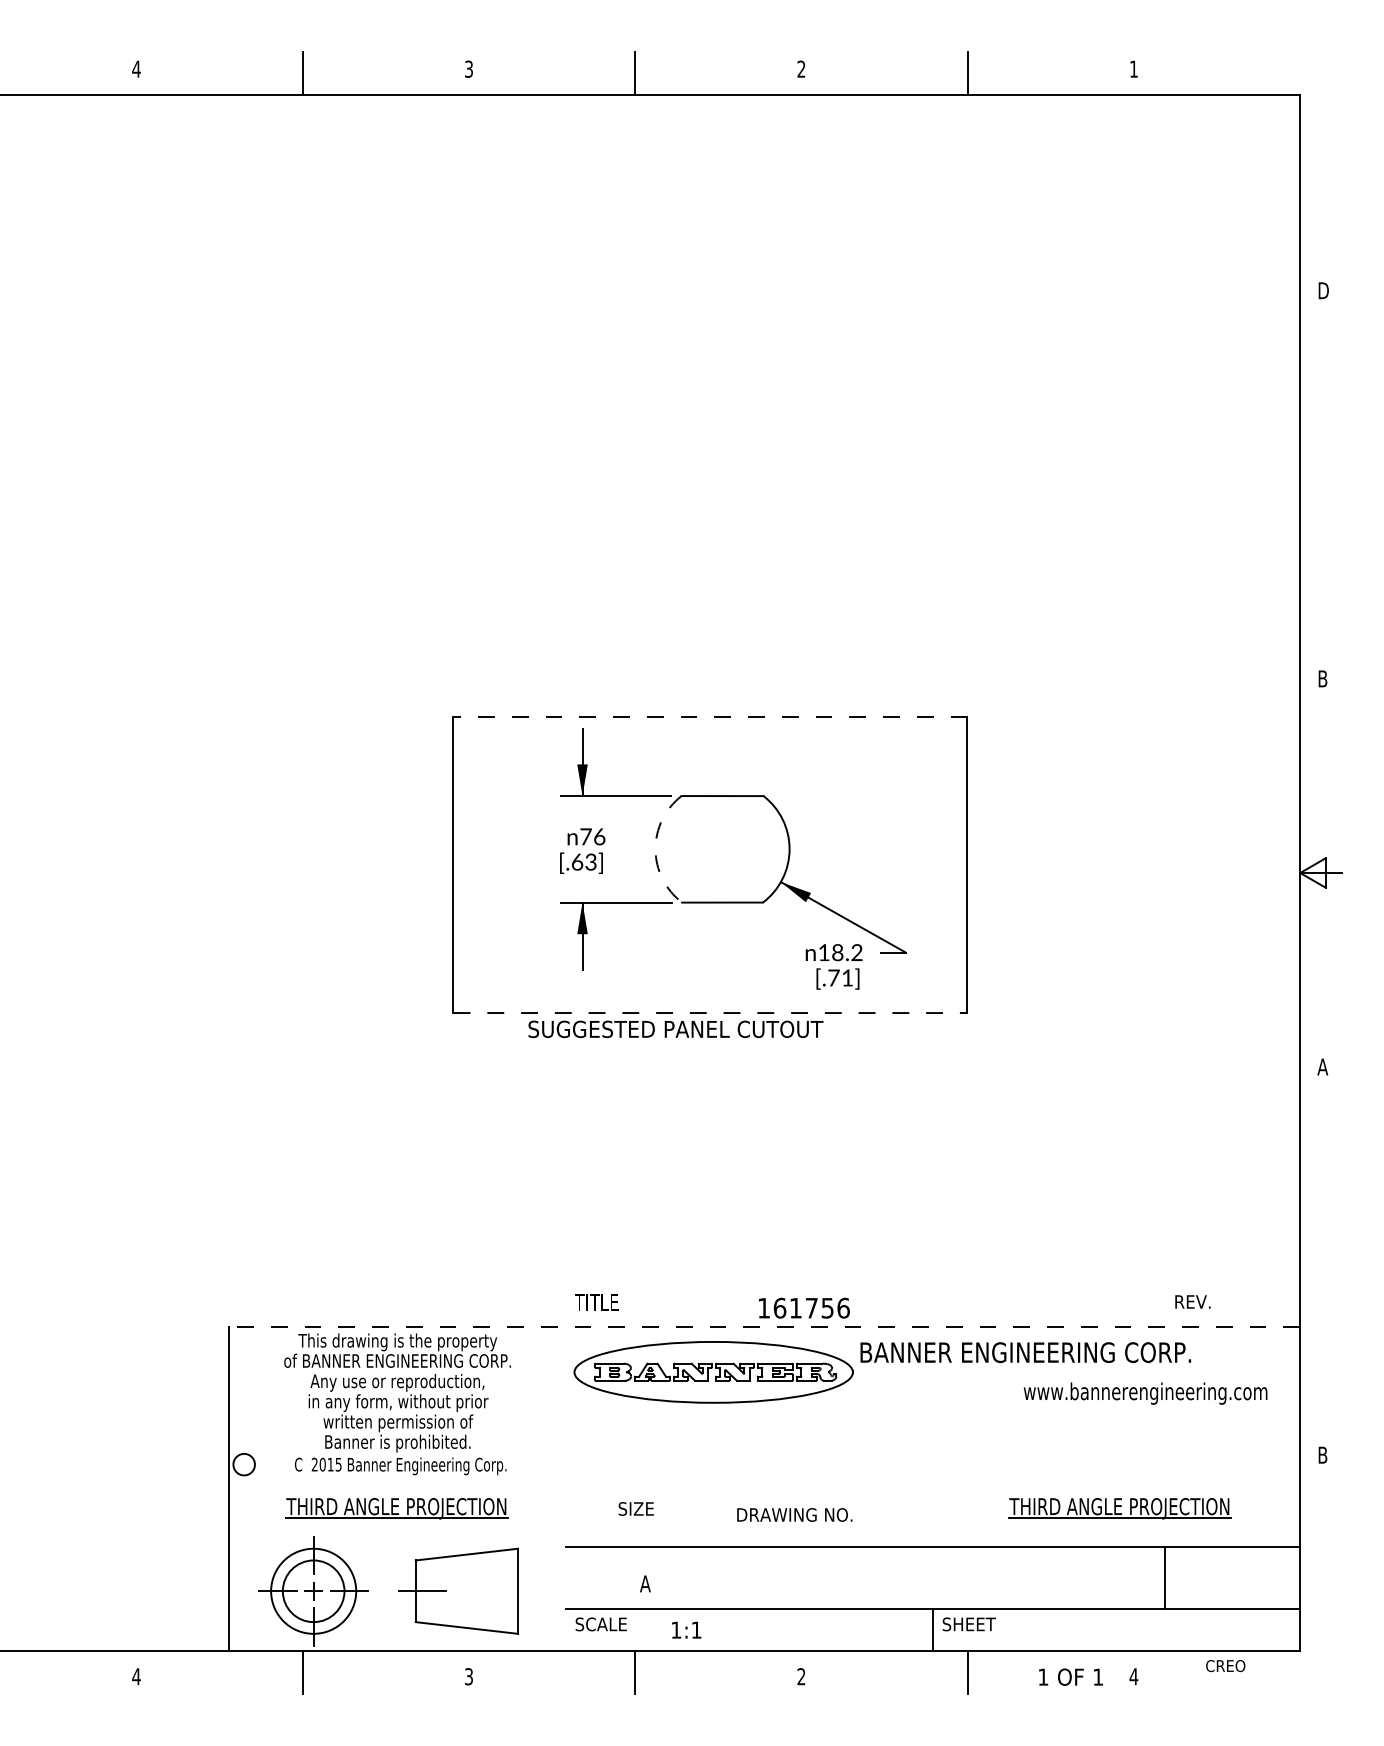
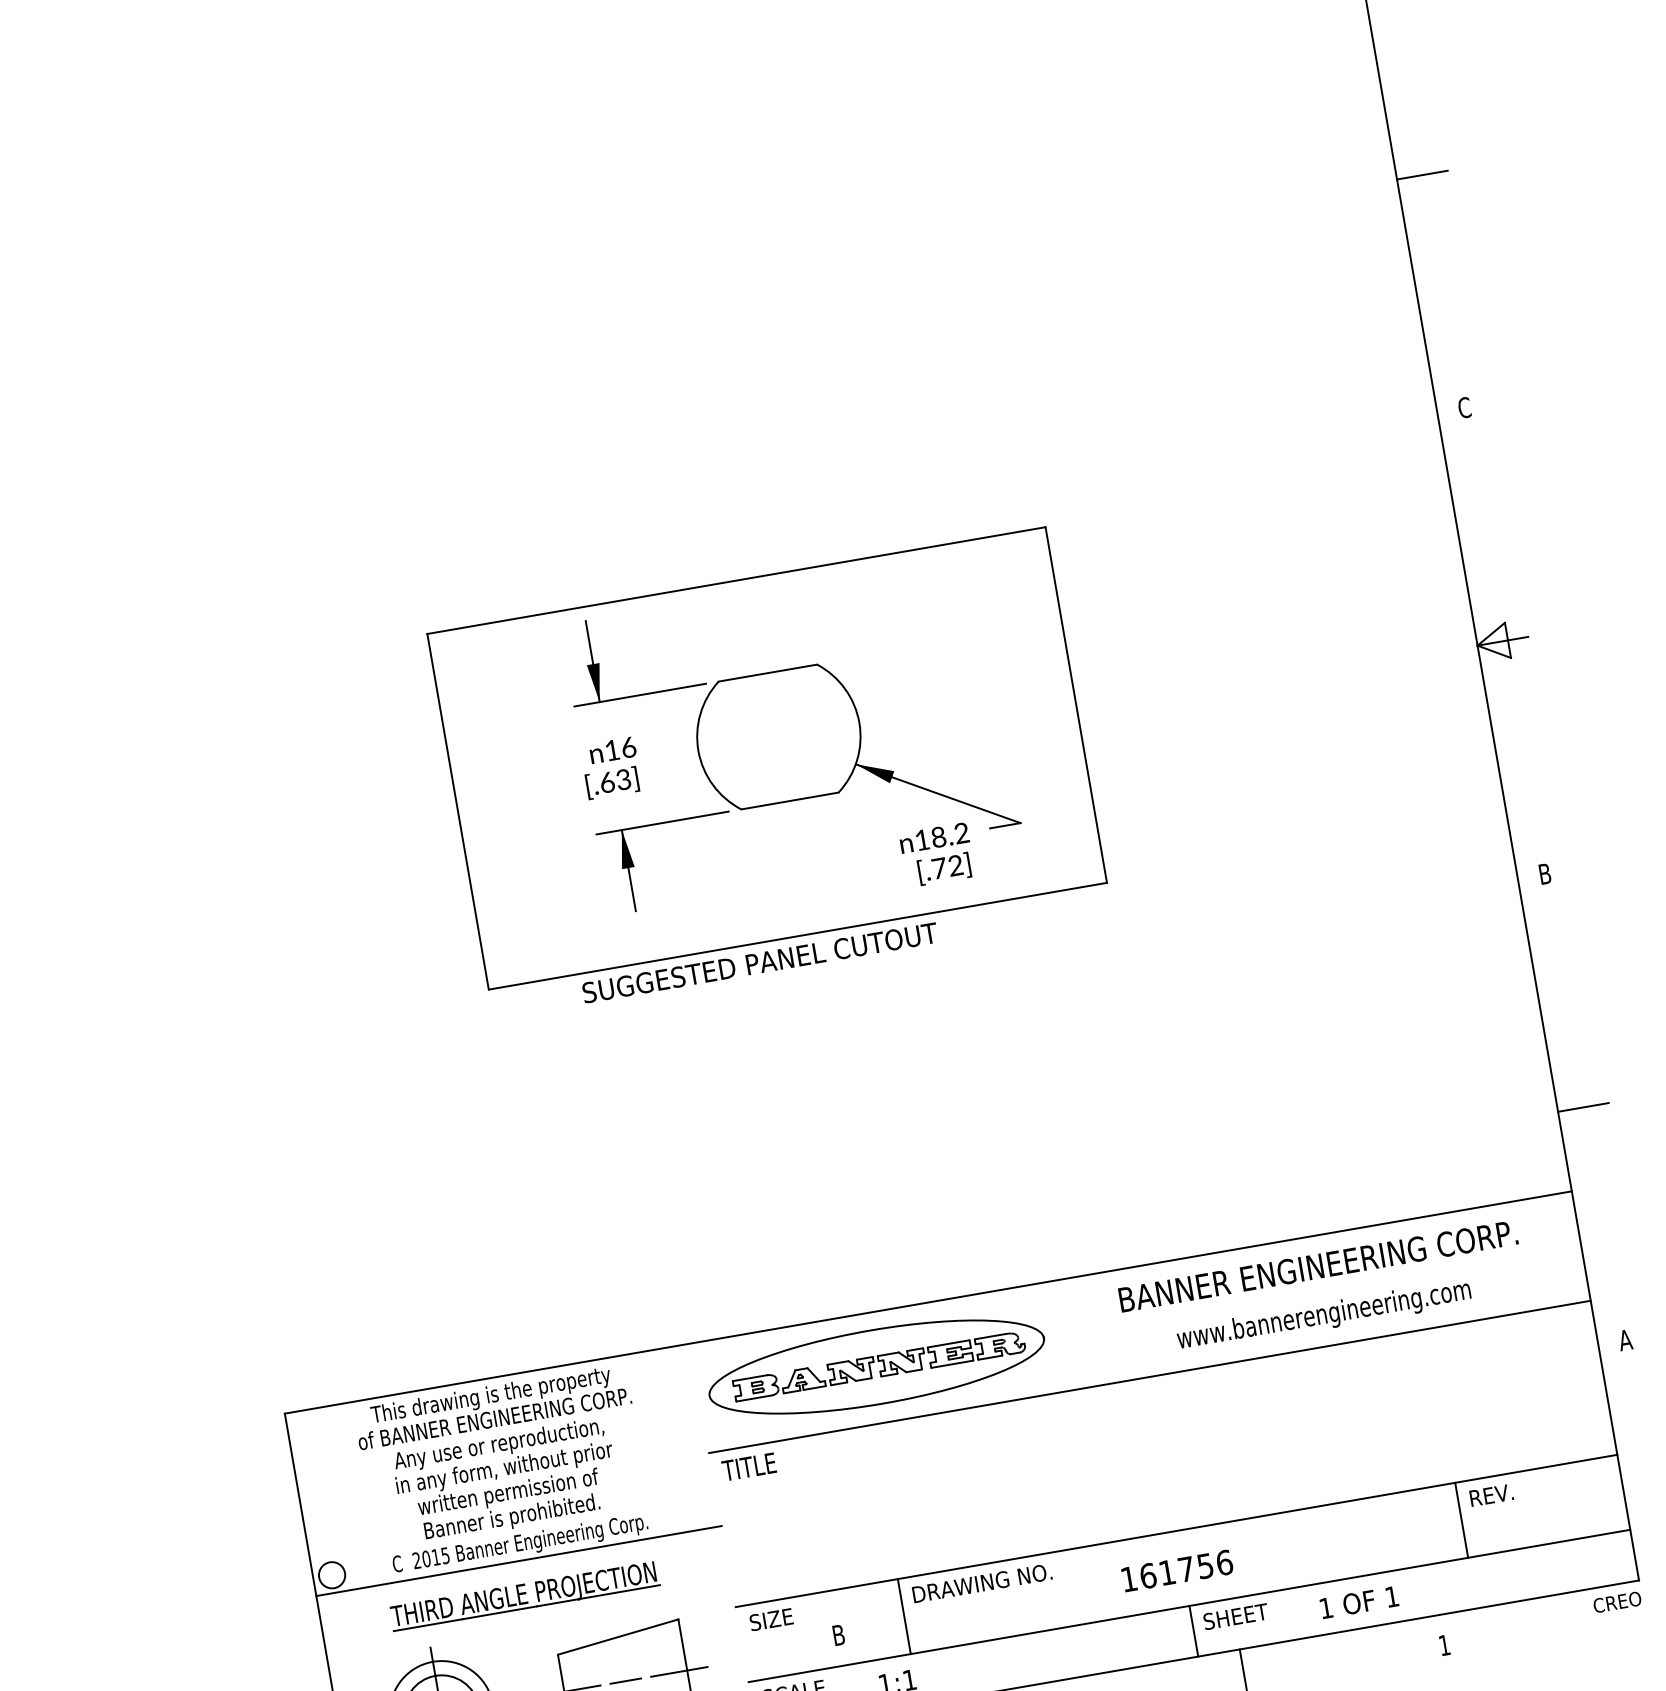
line: (1321, 484) -> (1422, 174), added
text: (1322, 678) -> (1463, 407), B -> C
line: (709, 716) -> (735, 580), dashed -> solid
text: (585, 836) -> (611, 750), 76 -> 16
arc: (655, 849) -> (698, 751), dashed -> solid
text: (847, 977) -> (955, 865), [.71] -> [.72]
line: (710, 1013) -> (798, 936), dashed -> solid
text: (1322, 1066) -> (1544, 873), A -> B
line: (1321, 1261) -> (1583, 1107), added
text: (1192, 1301) -> (1491, 1494), moved
text: (596, 1302) -> (749, 1467), moved
text: (804, 1307) -> (1177, 1570), moved
line: (764, 1327) -> (928, 1302), dashed -> solid
text: (1025, 1352) -> (1317, 1266), moved
text: (1145, 1393) -> (1324, 1315), moved
line: (933, 1418) -> (1150, 1376), added
text: (1322, 1454) -> (1624, 1339), B -> A
line: (397, 1479) -> (519, 1561), added
text: (635, 1508) -> (770, 1619), moved
part: (1119, 1508) -> (1392, 1446), removed
text: (794, 1514) -> (981, 1582), moved
line: (701, 1577) -> (904, 1615), added
text: (645, 1583) -> (838, 1634), A -> B
line: (466, 1591) -> (625, 1681), added
line: (510, 1591) -> (678, 1672), added
text: (1225, 1666) -> (1617, 1602), moved
text: (1070, 1676) -> (1358, 1601), moved
text: (1133, 1676) -> (1444, 1645), 4 -> 1

